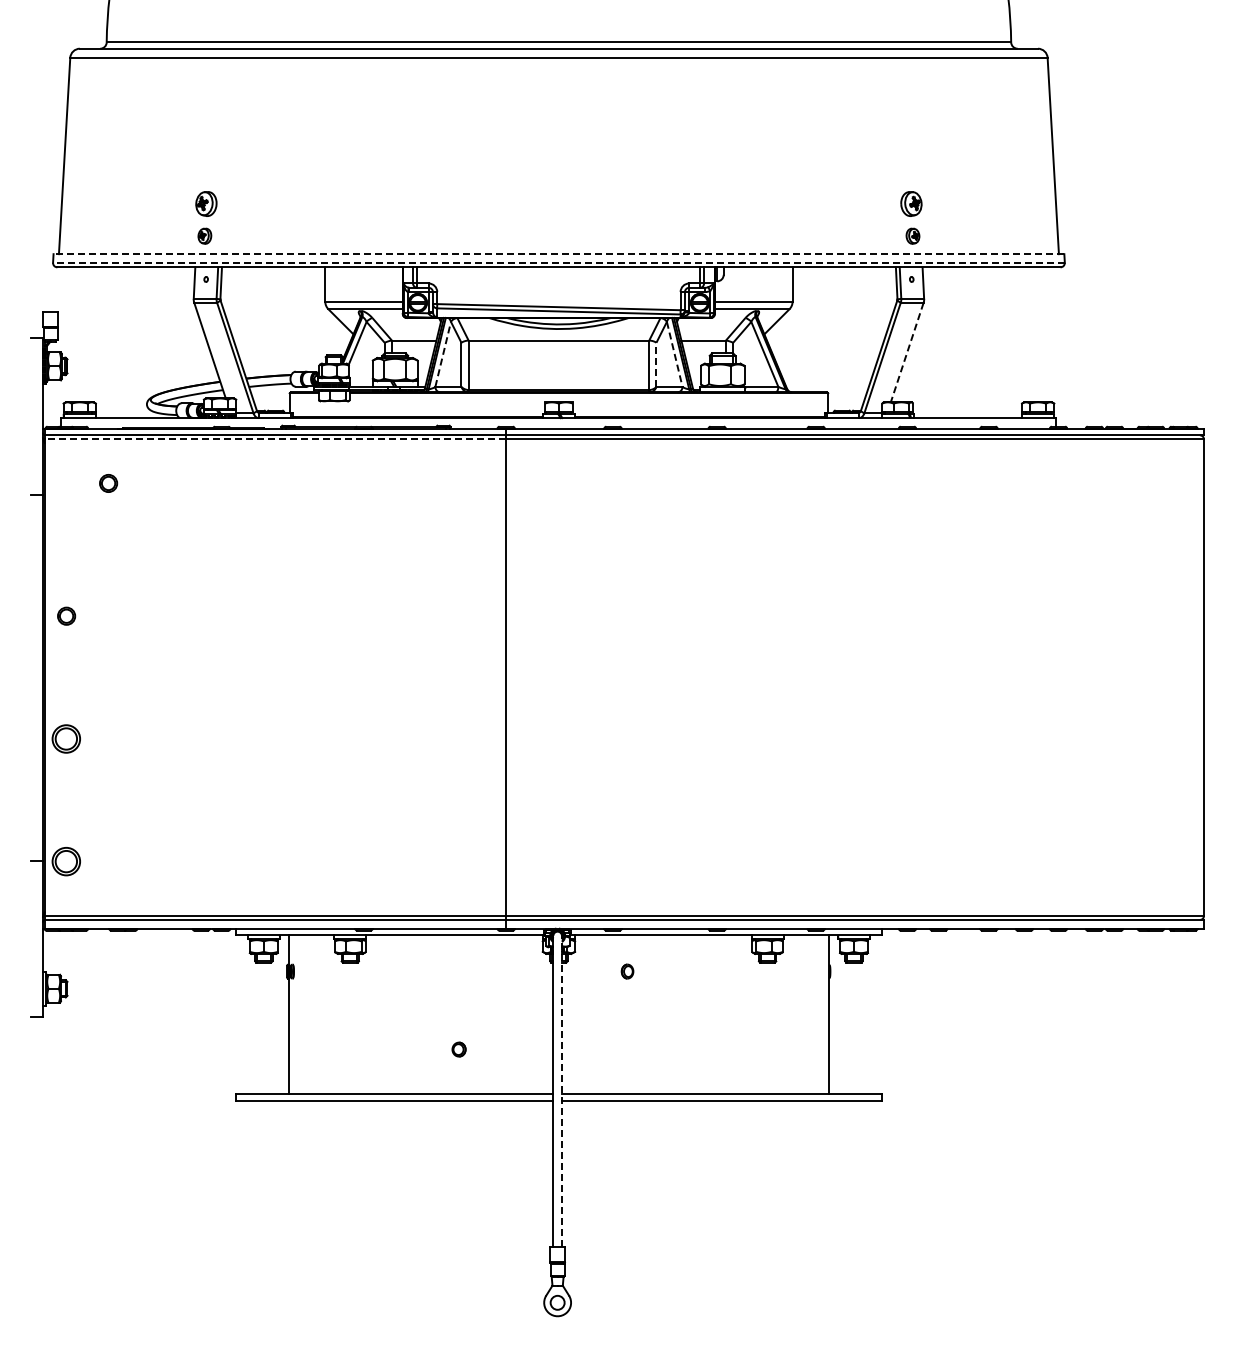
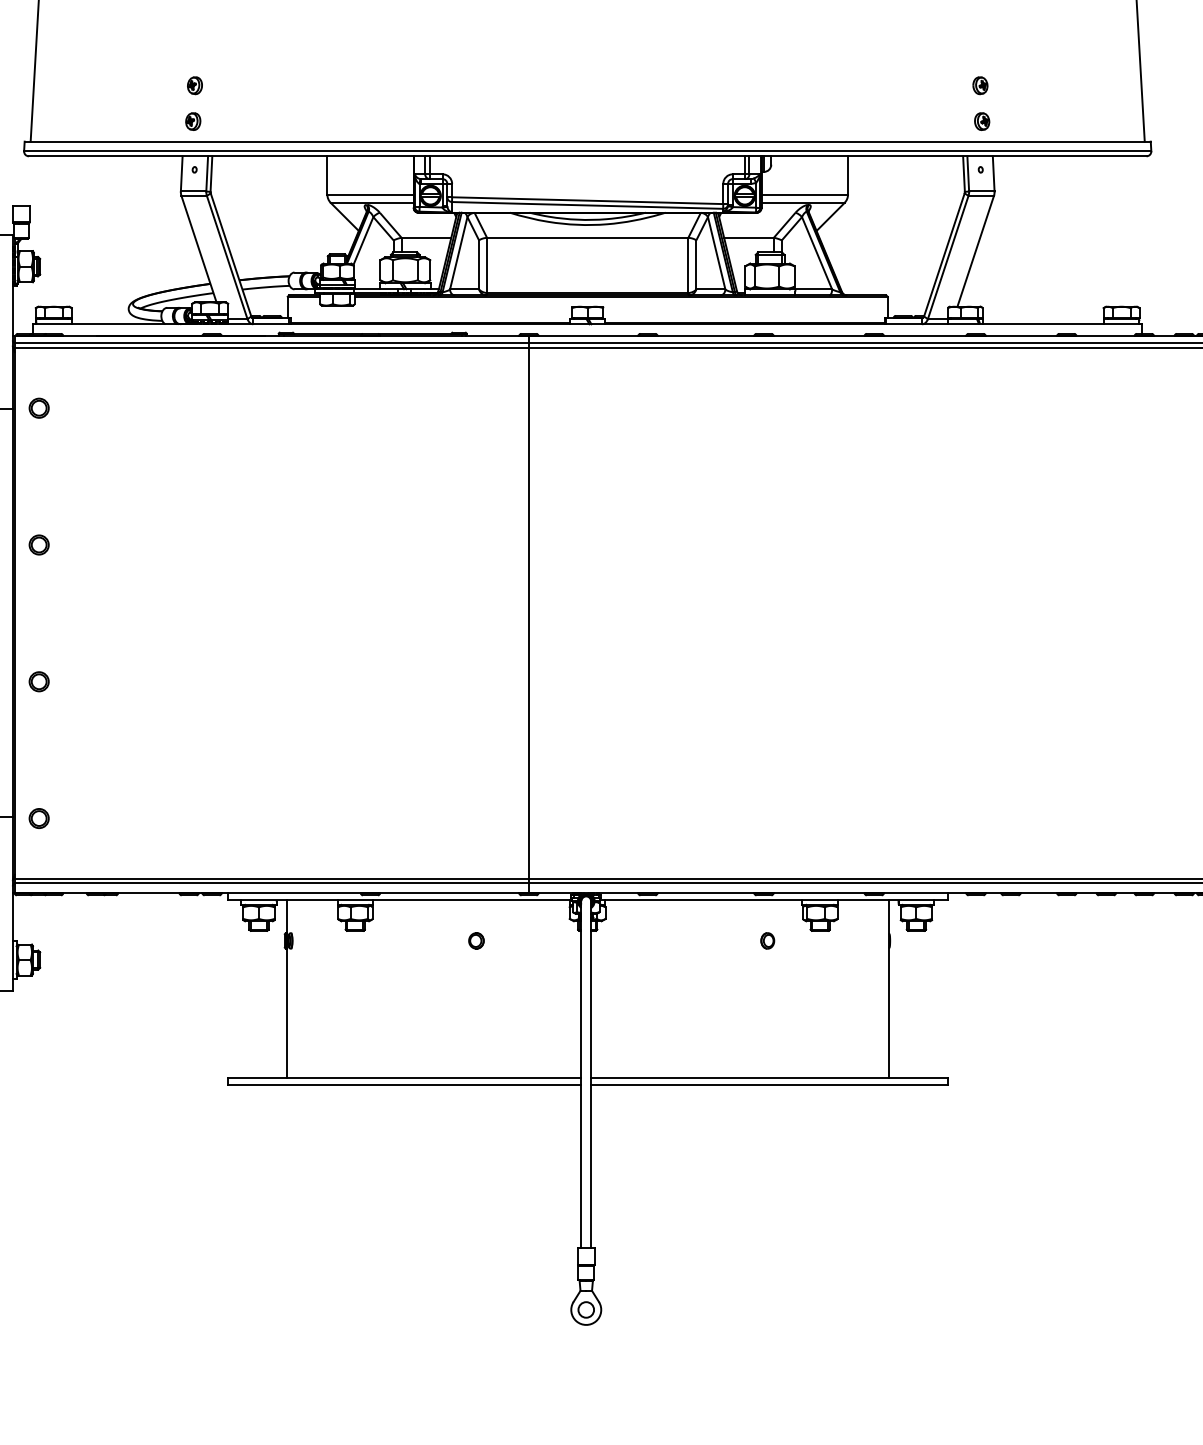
part: (206, 203) -> (195, 85), size x0.62
part: (911, 203) -> (980, 85), size x0.62
line: (558, 254) -> (587, 142), dashed -> solid
line: (558, 262) -> (587, 150), dashed -> solid
line: (443, 353) -> (459, 252), dashed -> solid
line: (907, 353) -> (976, 252), dashed -> solid
line: (674, 354) -> (716, 253), dashed -> solid
line: (656, 364) -> (696, 264), dashed -> solid
line: (275, 439) -> (271, 348), dashed -> solid
part: (108, 483) -> (39, 408), moved
part: (66, 738) -> (39, 681), size x0.62
part: (66, 861) -> (39, 818), size x0.62
part: (627, 971) -> (767, 940), moved
part: (458, 1049) -> (475, 940), moved
line: (561, 1091) -> (590, 1074), dashed -> solid

